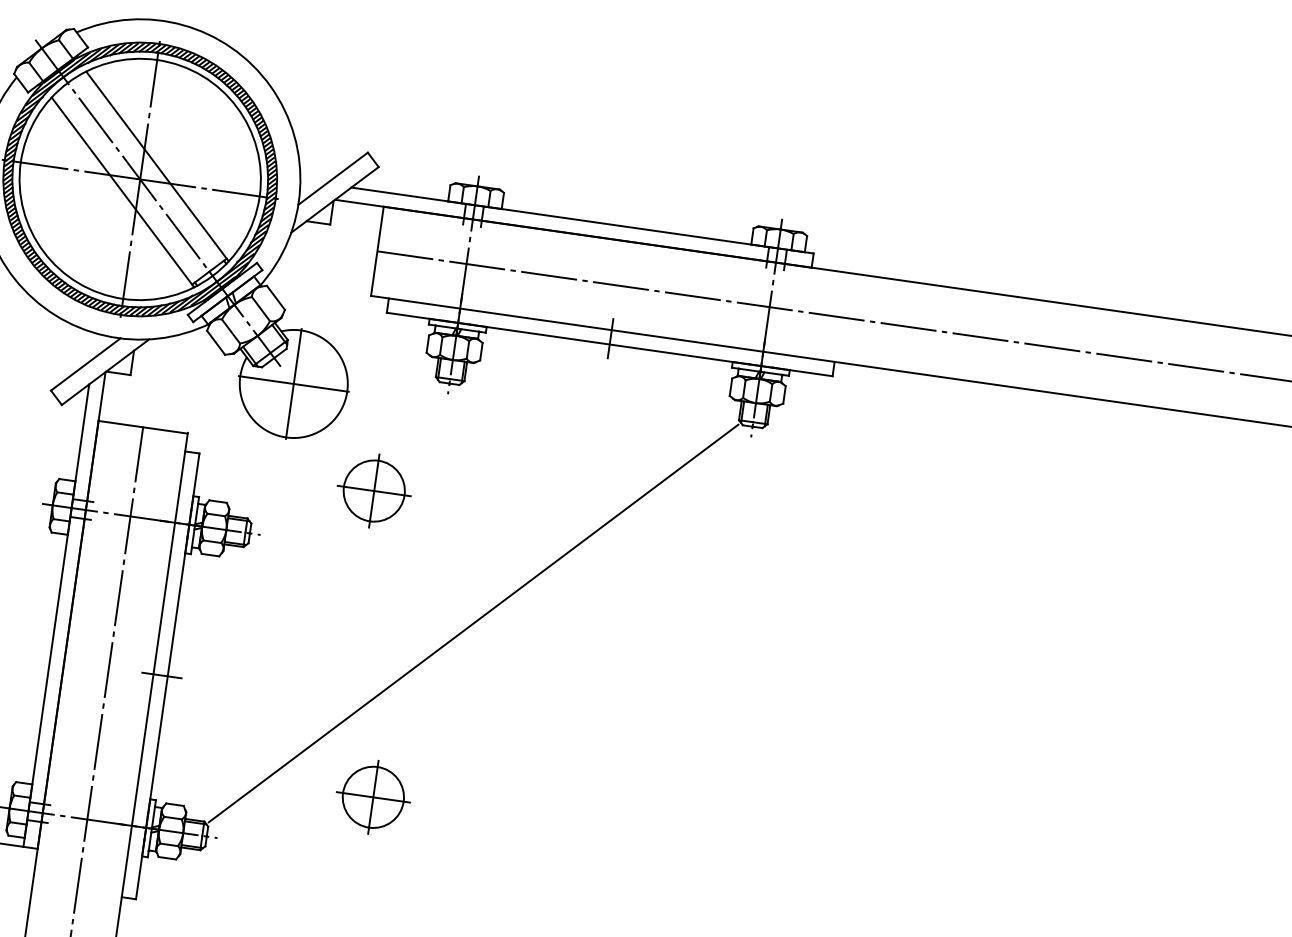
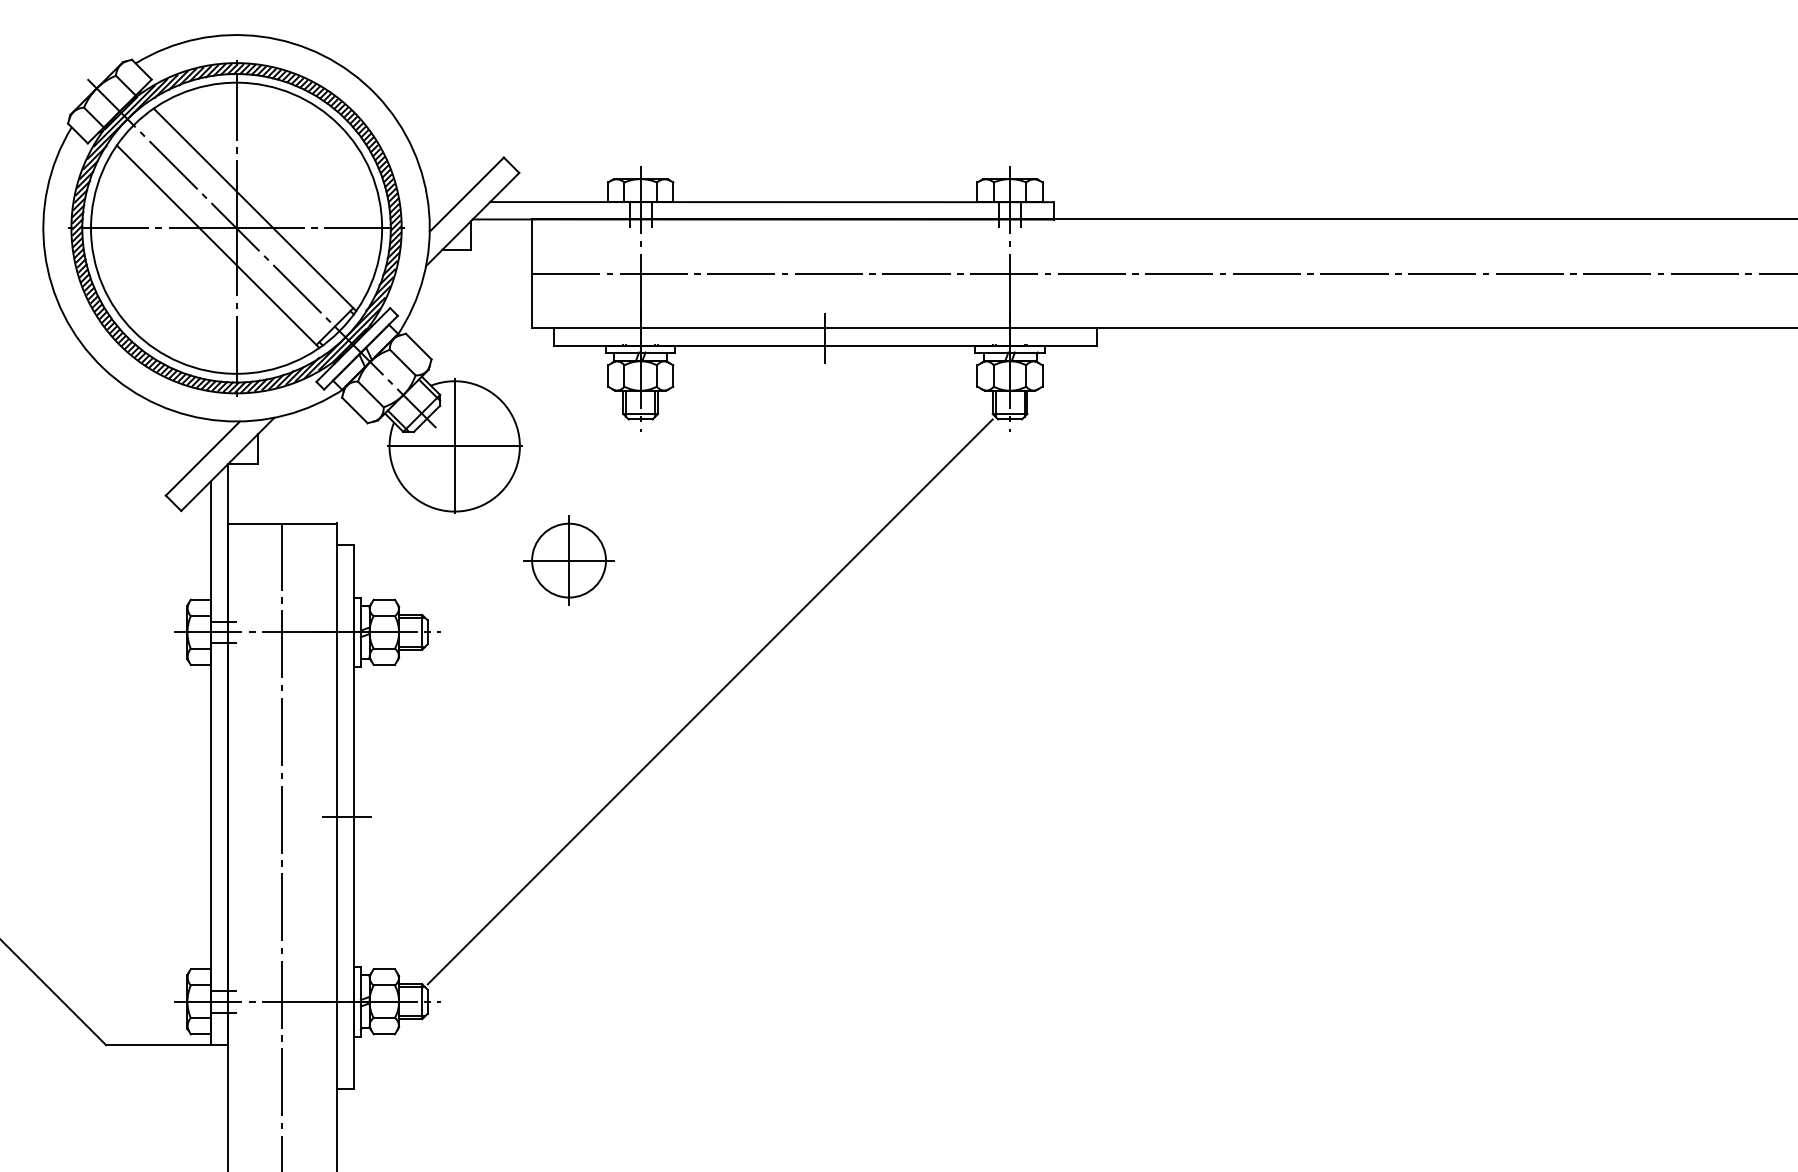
part: (372, 797) -> (619, 926), removed

